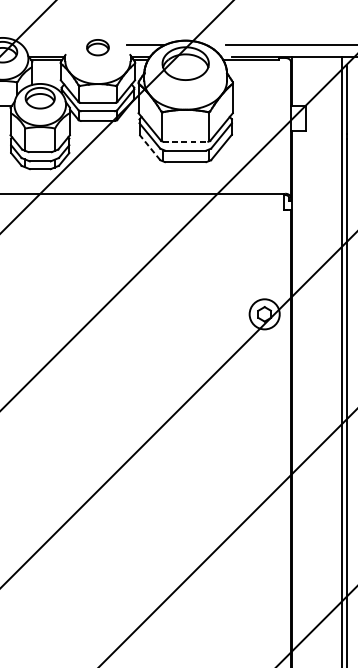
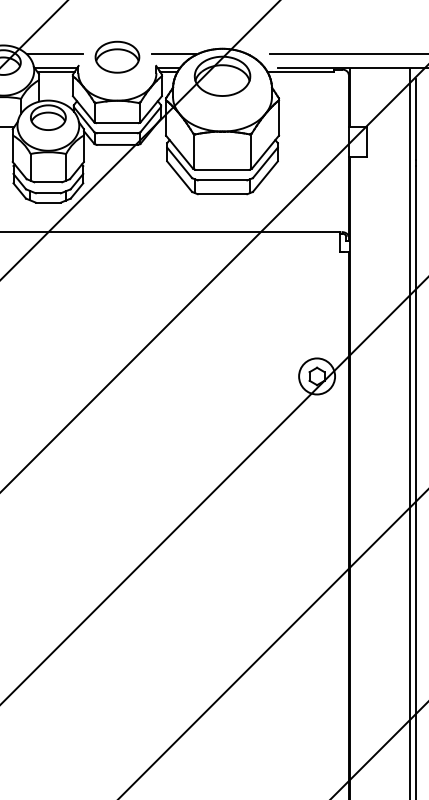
line: (45, 45) -> (54, 54), added
part: (97, 47) -> (117, 56), size x1.67
line: (186, 141) -> (223, 169), dashed -> solid
line: (149, 147) -> (179, 176), dashed -> solid

